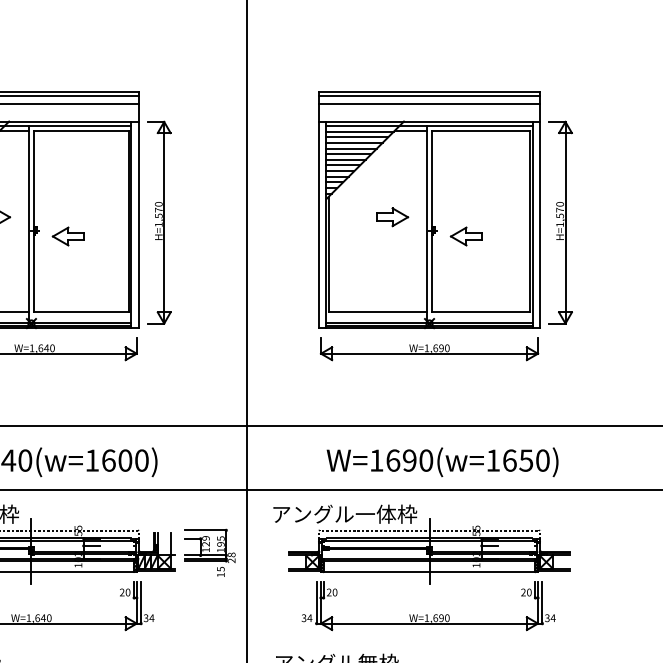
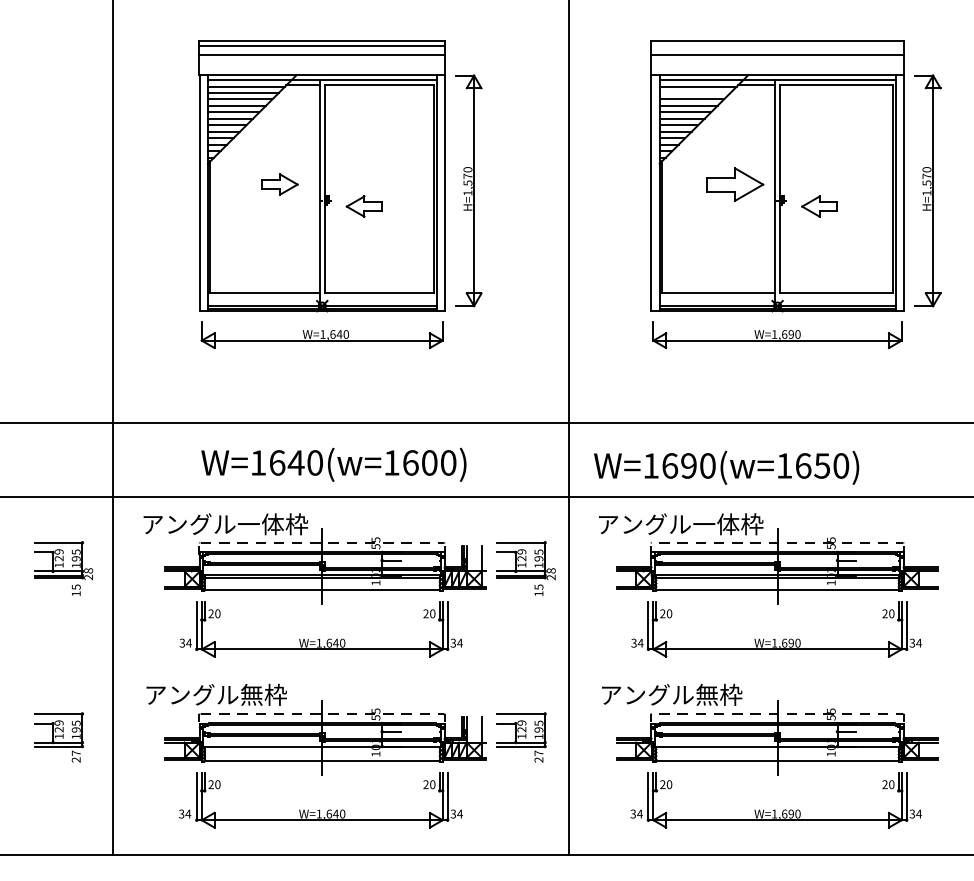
line: (429, 95) -> (777, 45), removed
line: (356, 137) -> (694, 93), removed
part: (392, 217) -> (735, 184), size x1.6
text: (442, 461) -> (726, 467), moved

